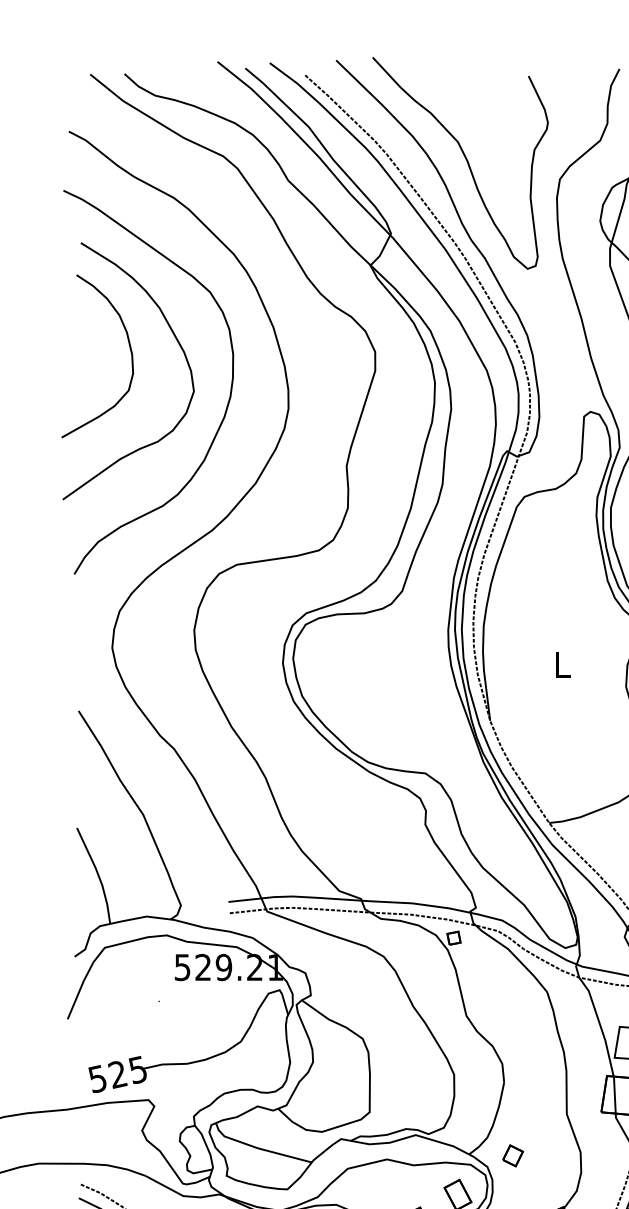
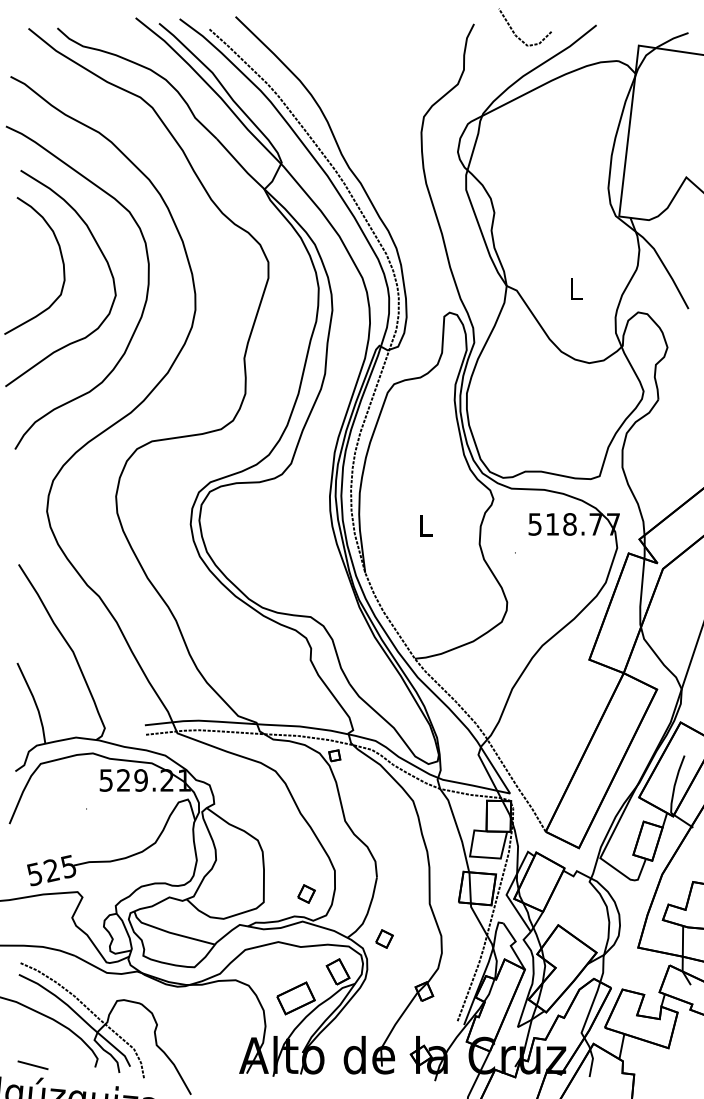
curve: (465, 159) -> (344, 100), removed
part: (420, 1101) -> (306, 893), added

